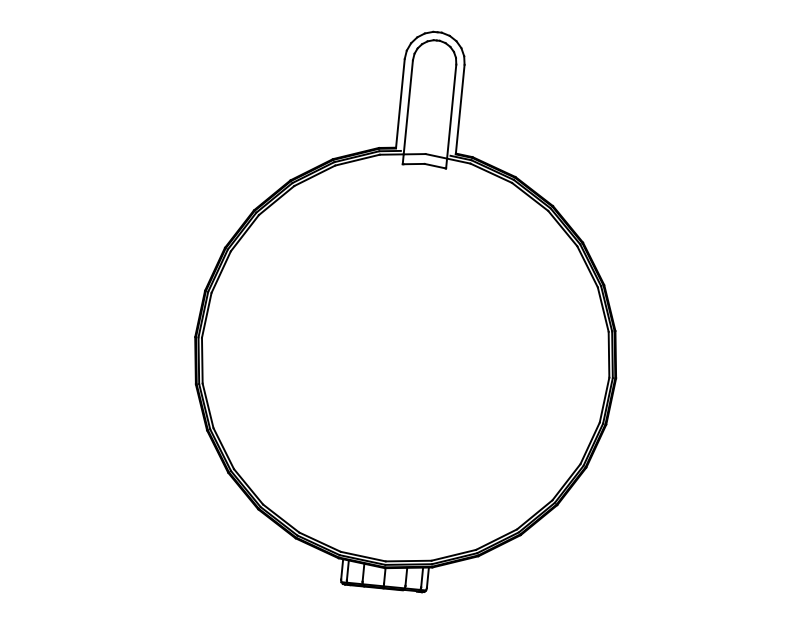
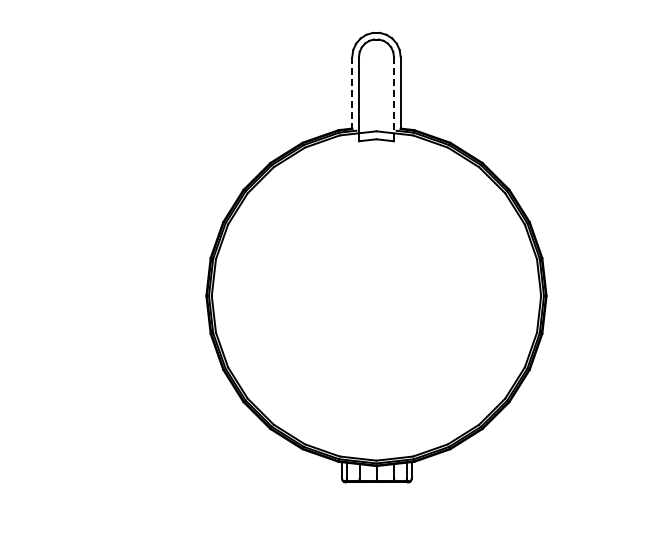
line: (400, 103) -> (352, 92), solid -> dashed
line: (451, 116) -> (394, 99), solid -> dashed

